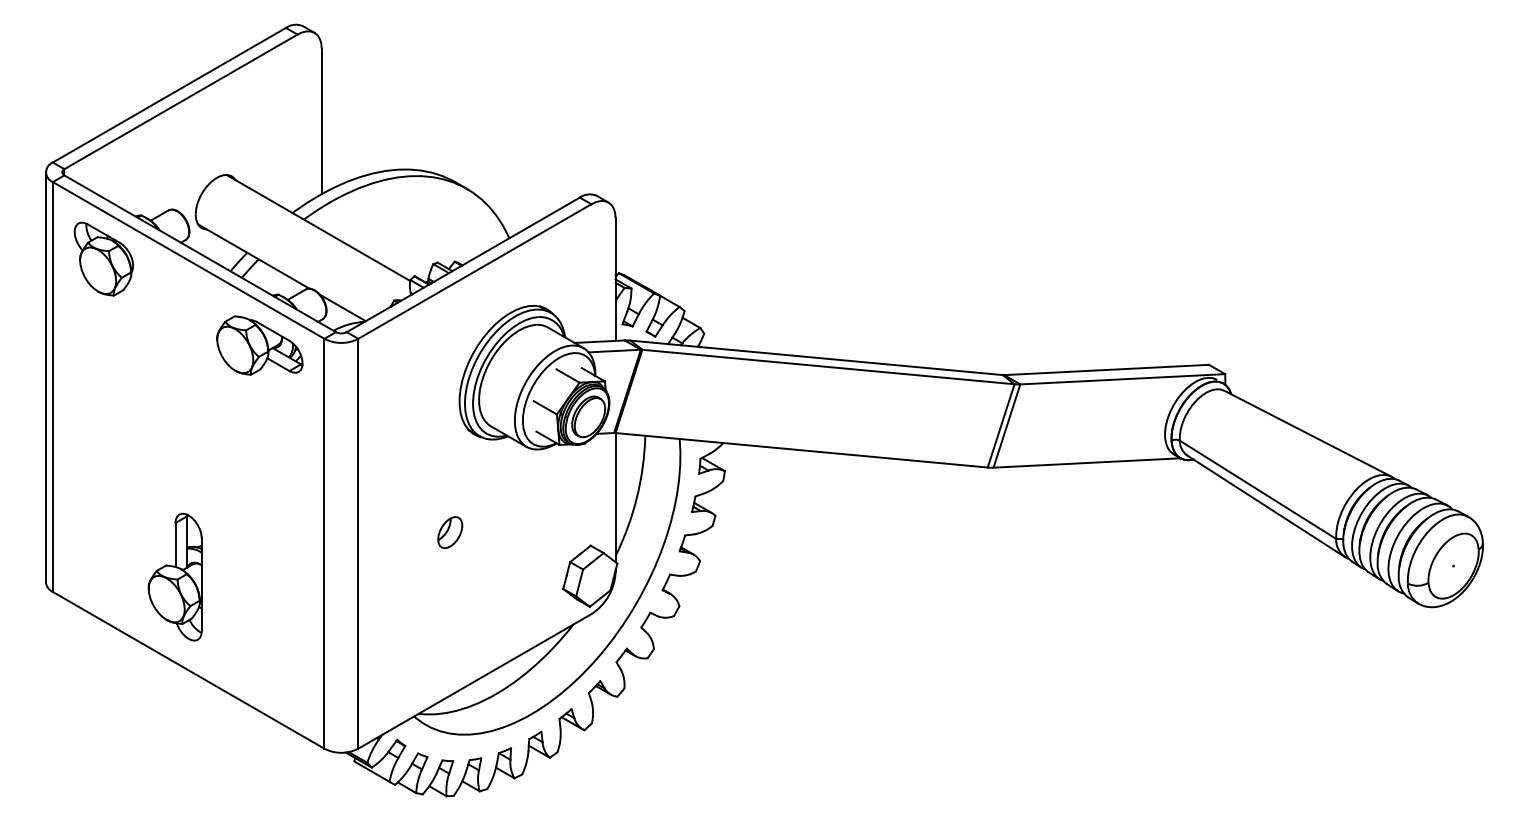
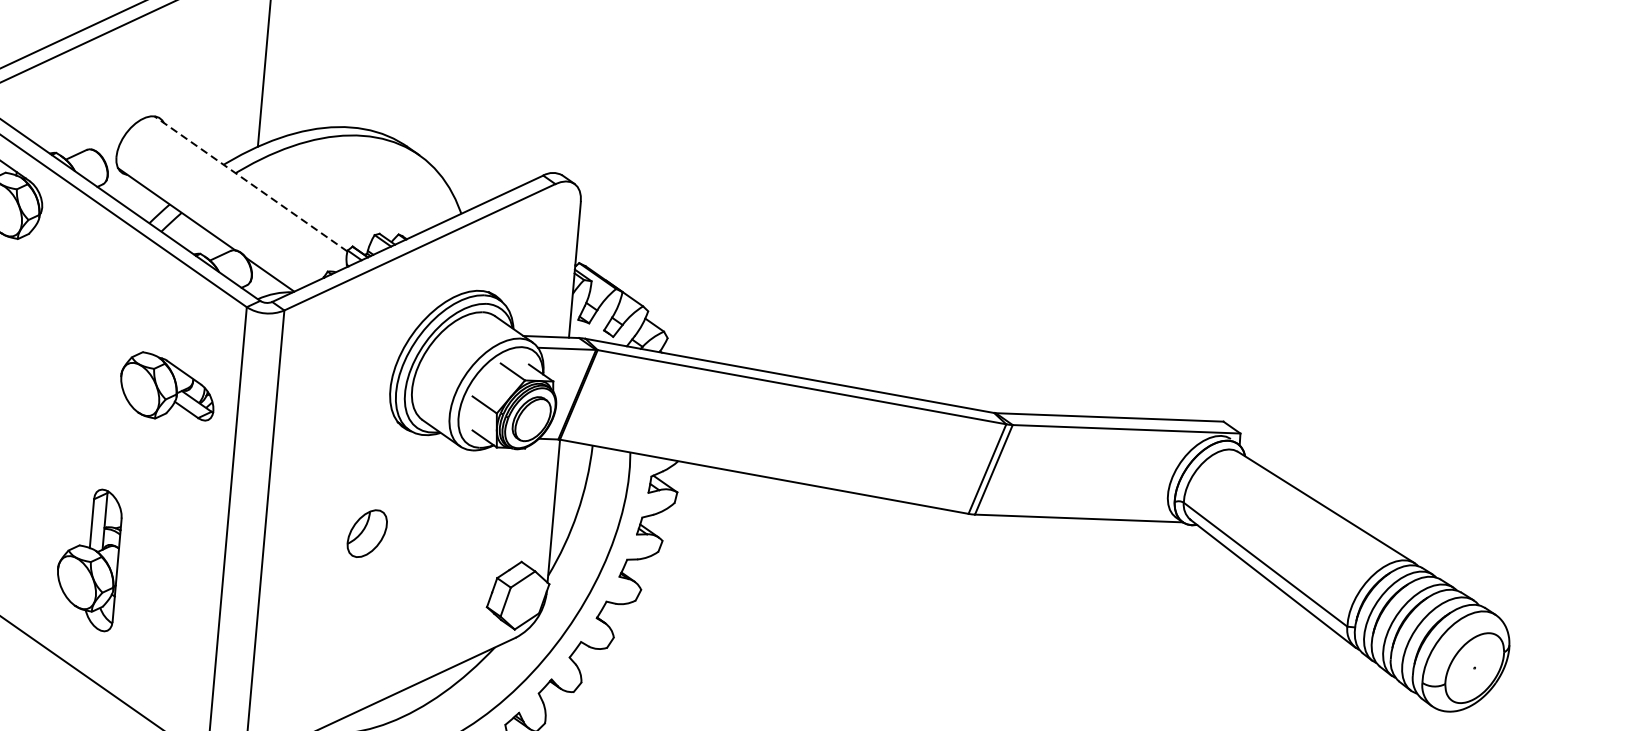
line: (317, 227) -> (249, 183), solid -> dashed
part: (259, 345) -> (167, 386), moved
part: (450, 532) -> (367, 533), size x1.4
part: (174, 576) -> (87, 558), moved

